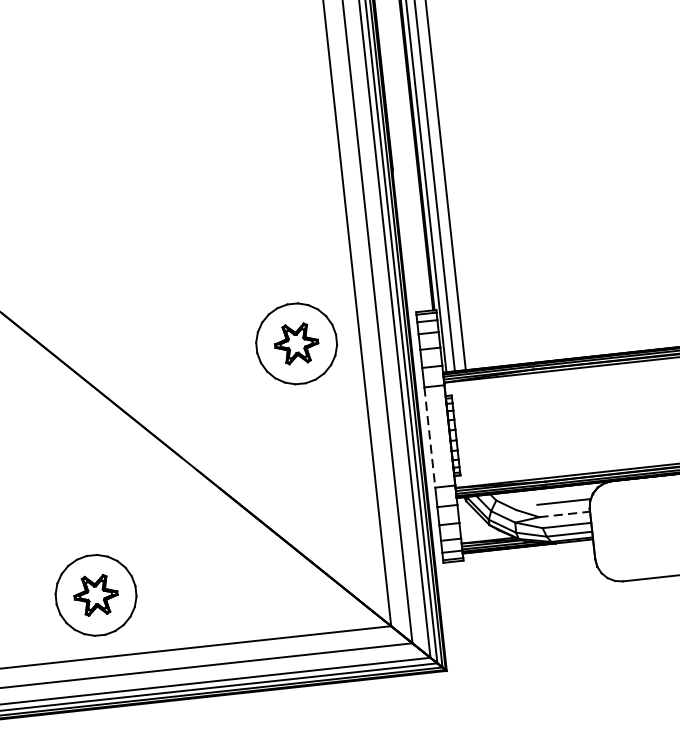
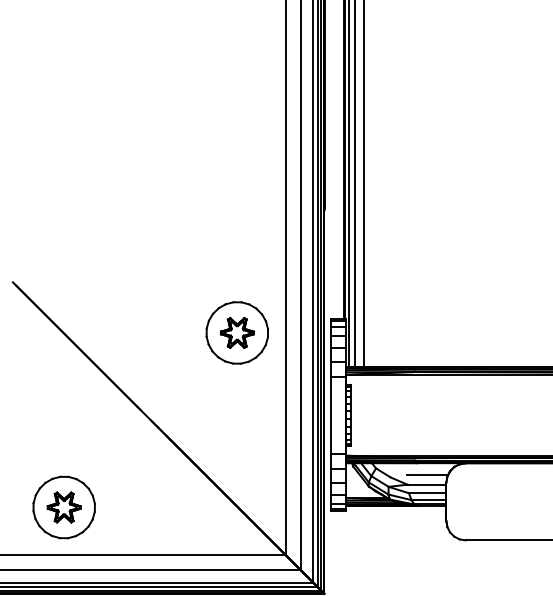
line: (429, 438) -> (330, 415), dashed -> solid
line: (565, 514) -> (427, 484), dashed -> solid

